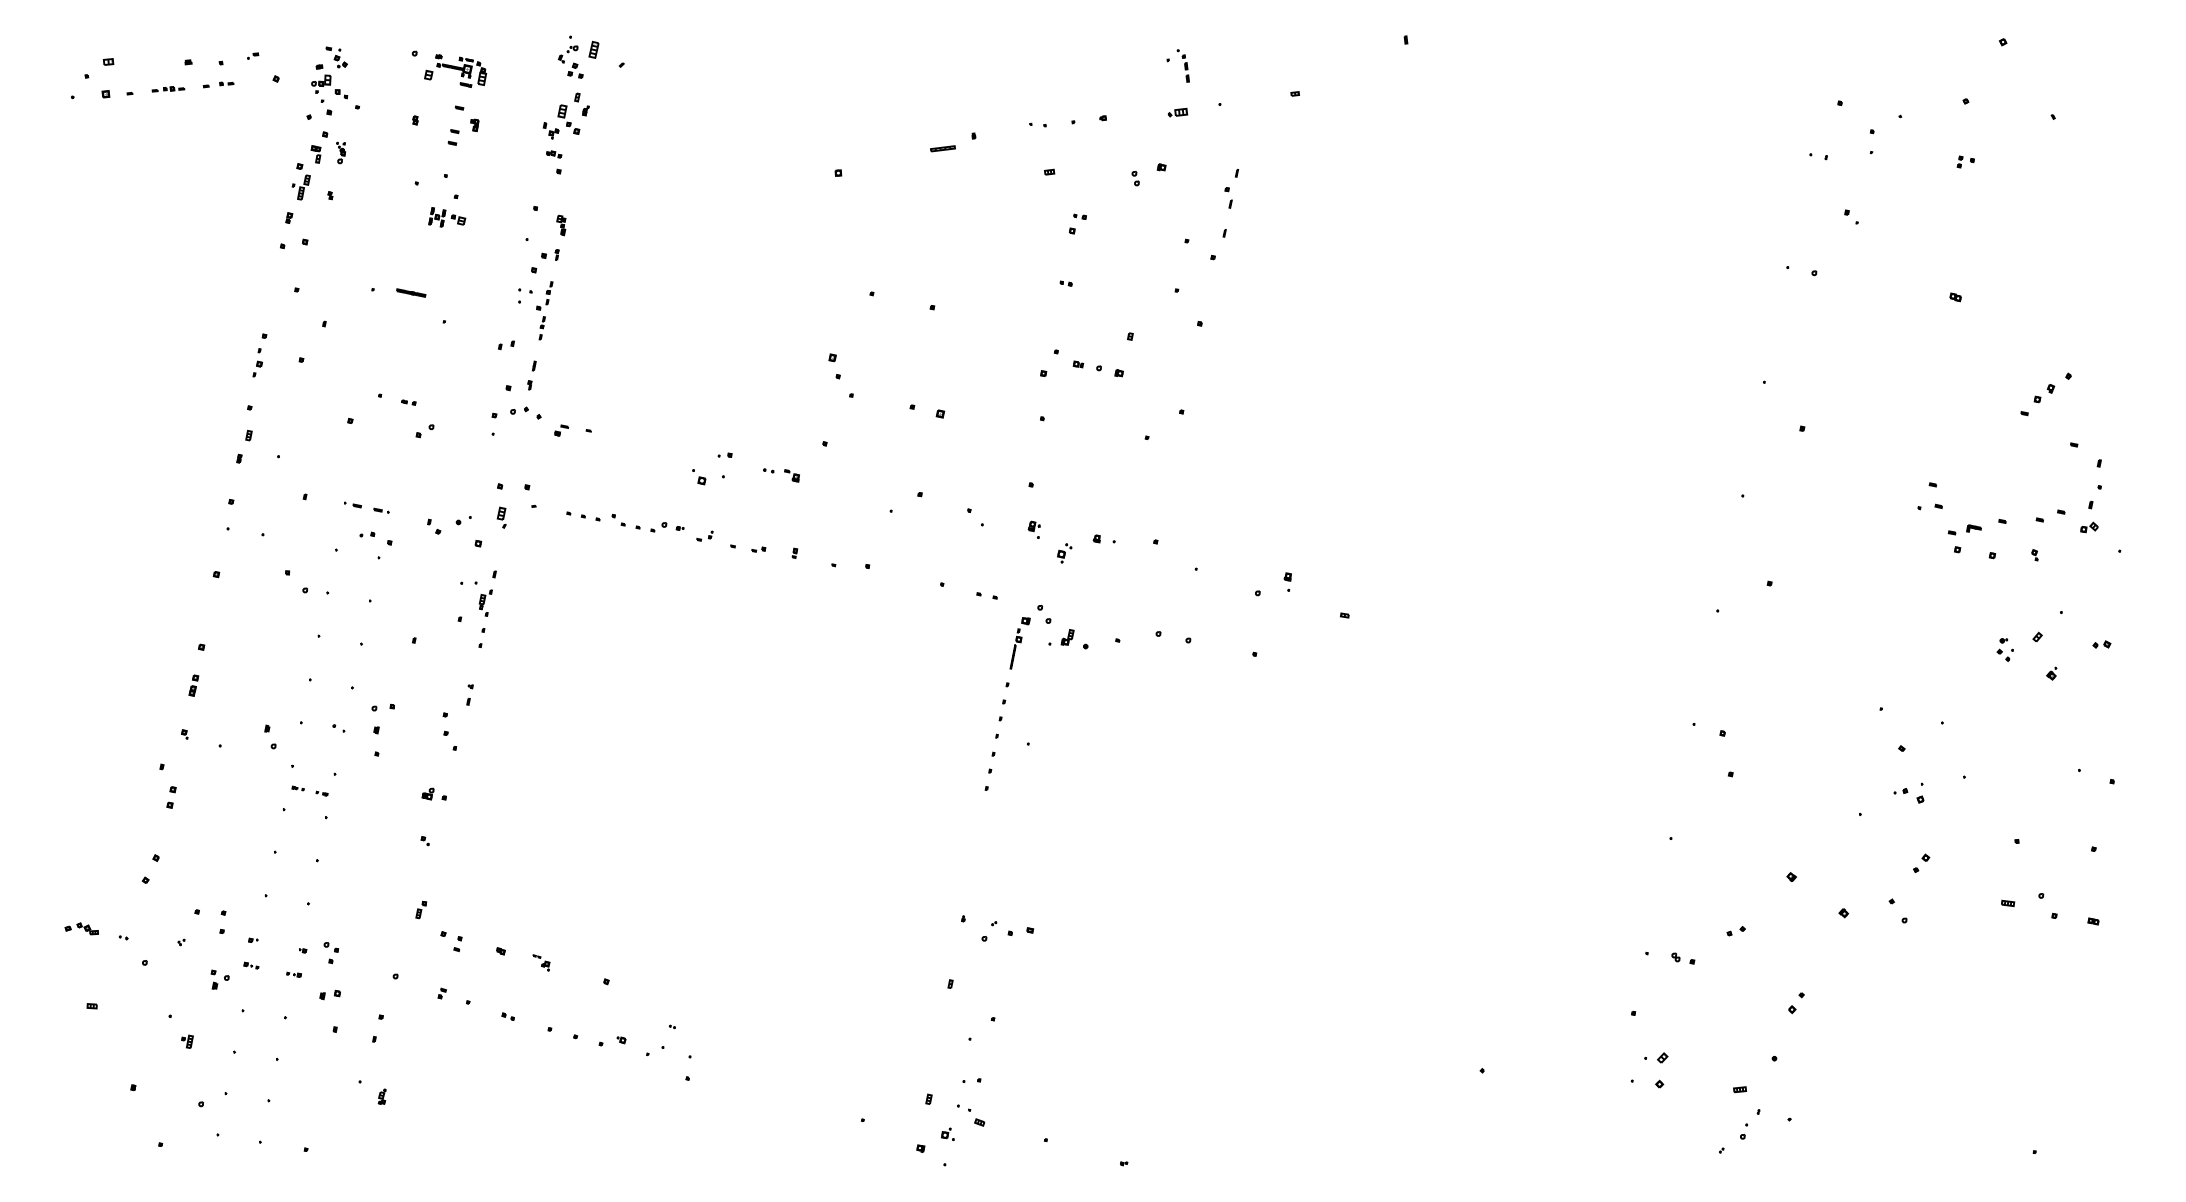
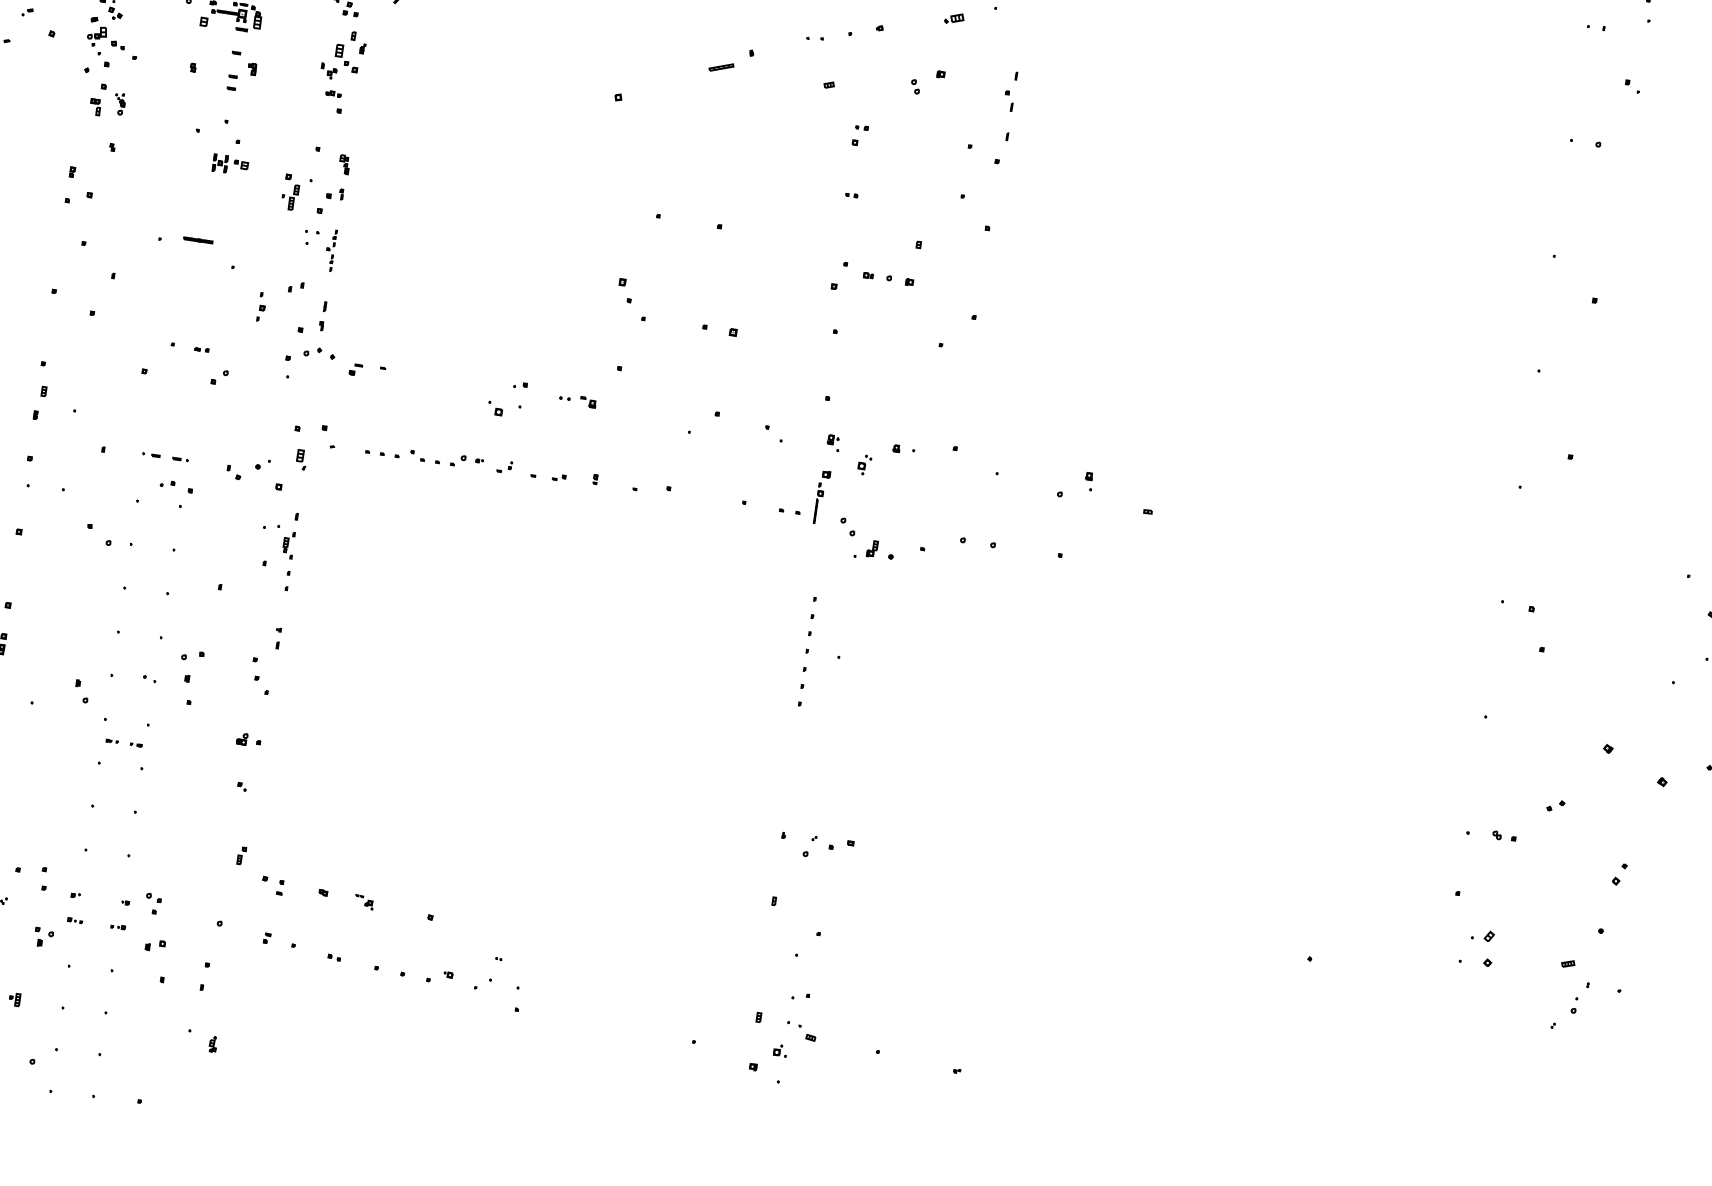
part: (300, 181) -> (290, 191), moved
part: (544, 310) -> (332, 250), size x0.7
part: (257, 362) -> (260, 306), moved
part: (1019, 643) -> (821, 497), moved

